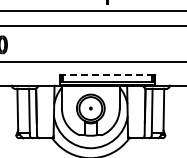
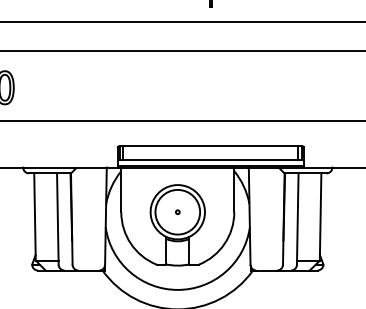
line: (107, 74) -> (210, 145), dashed -> solid

